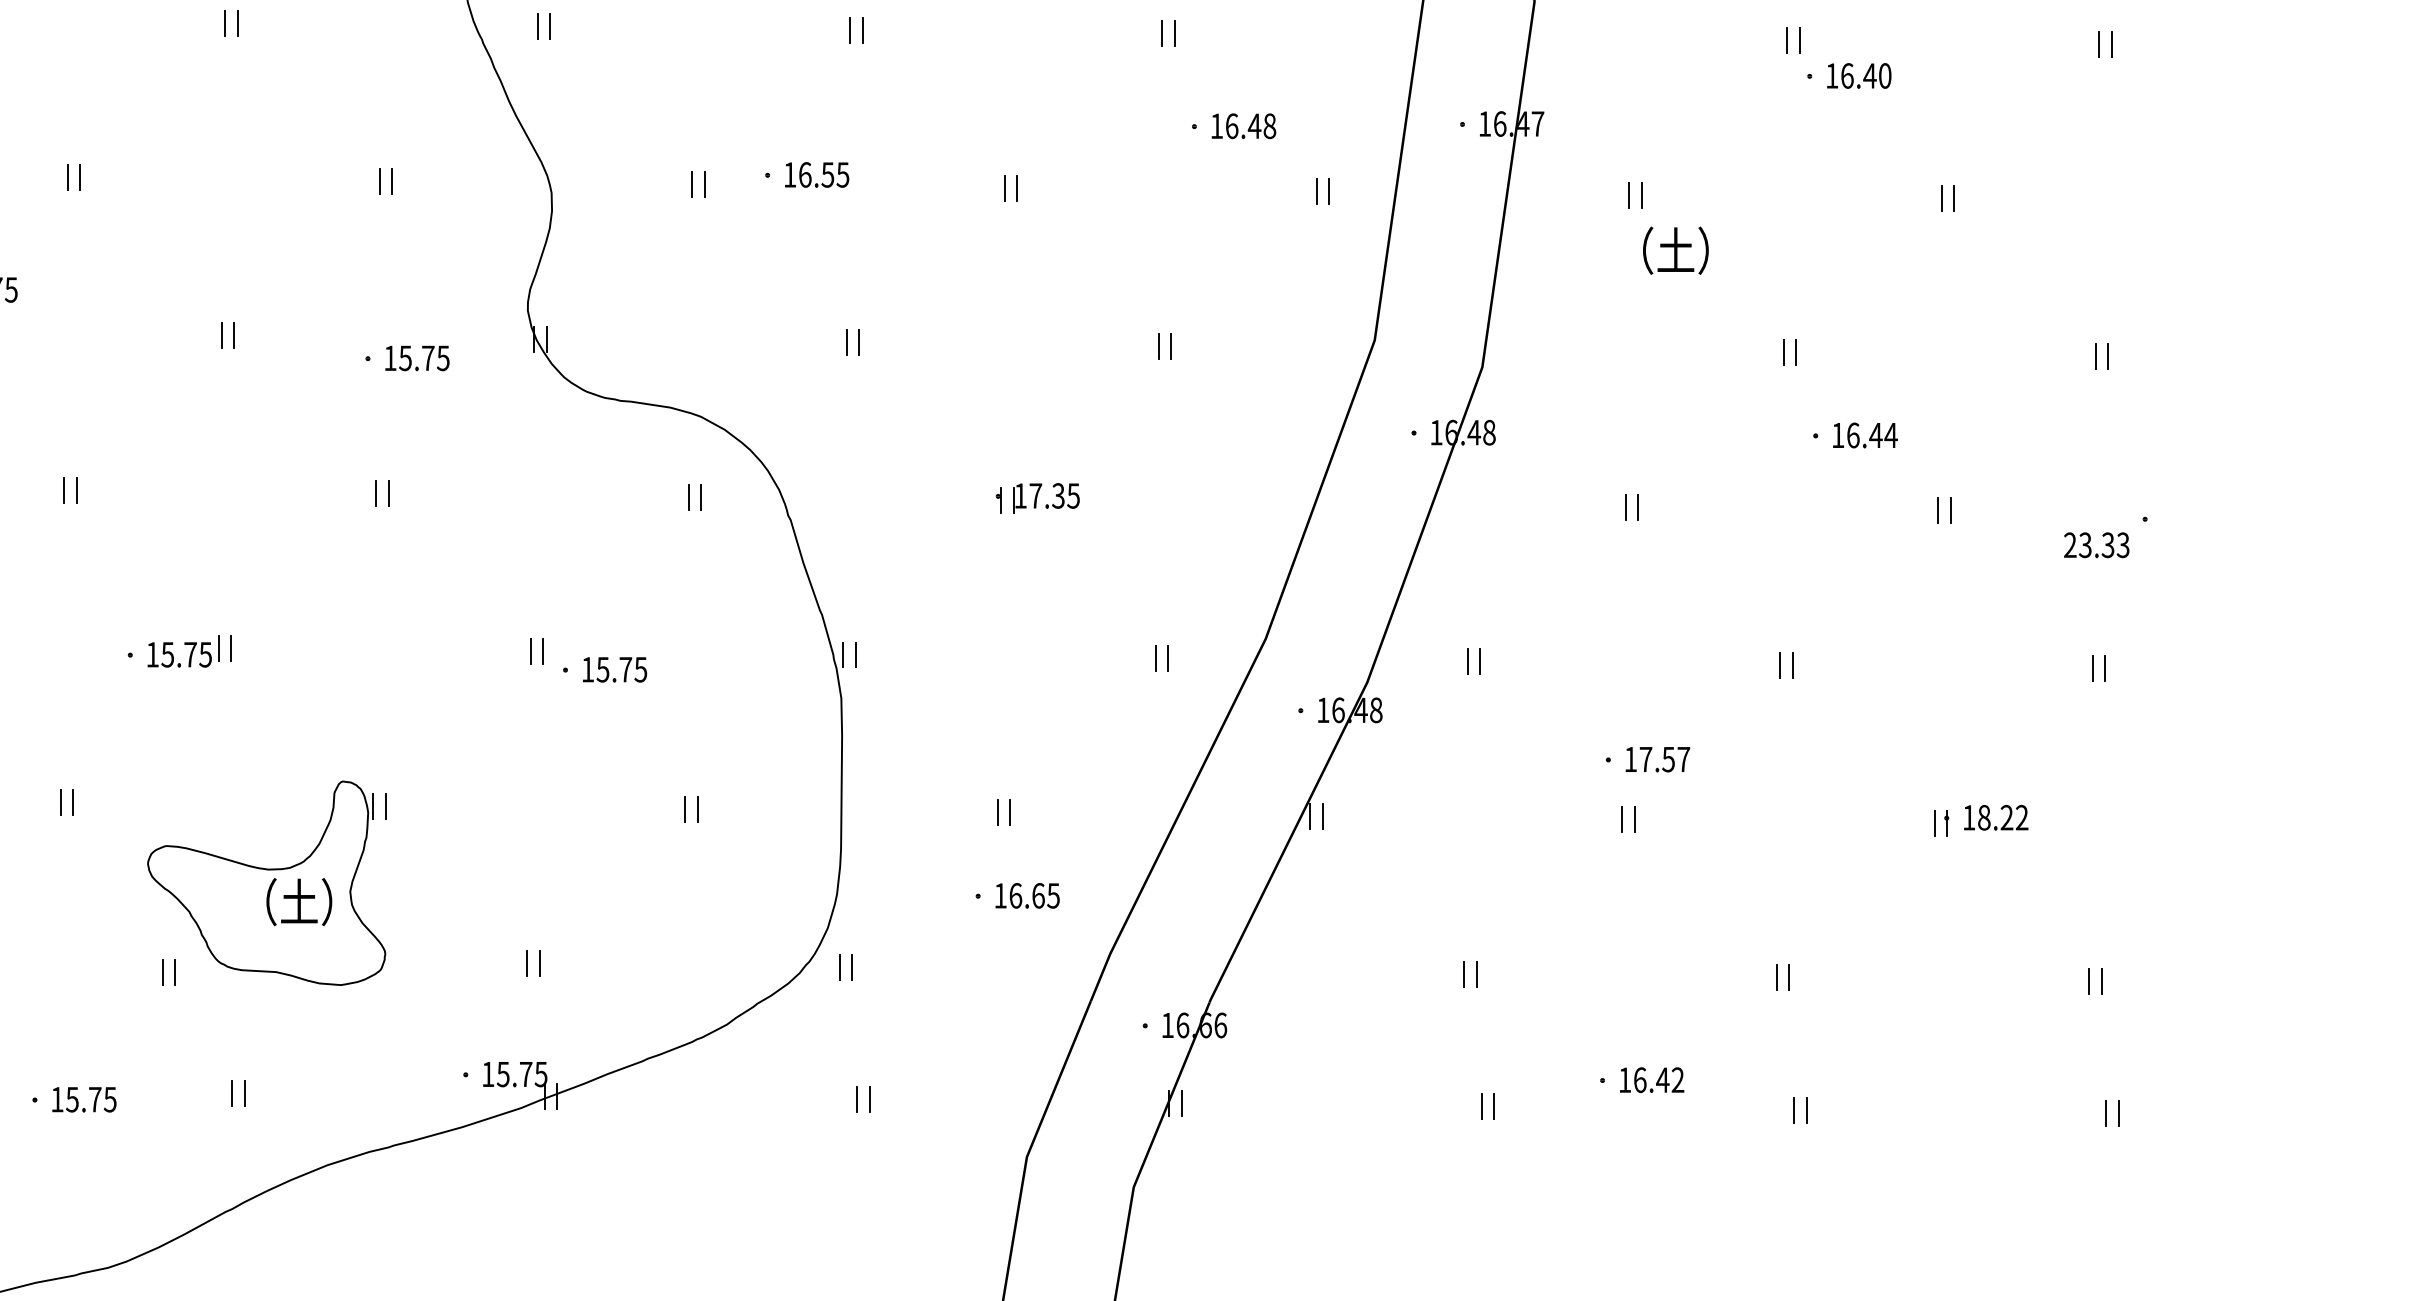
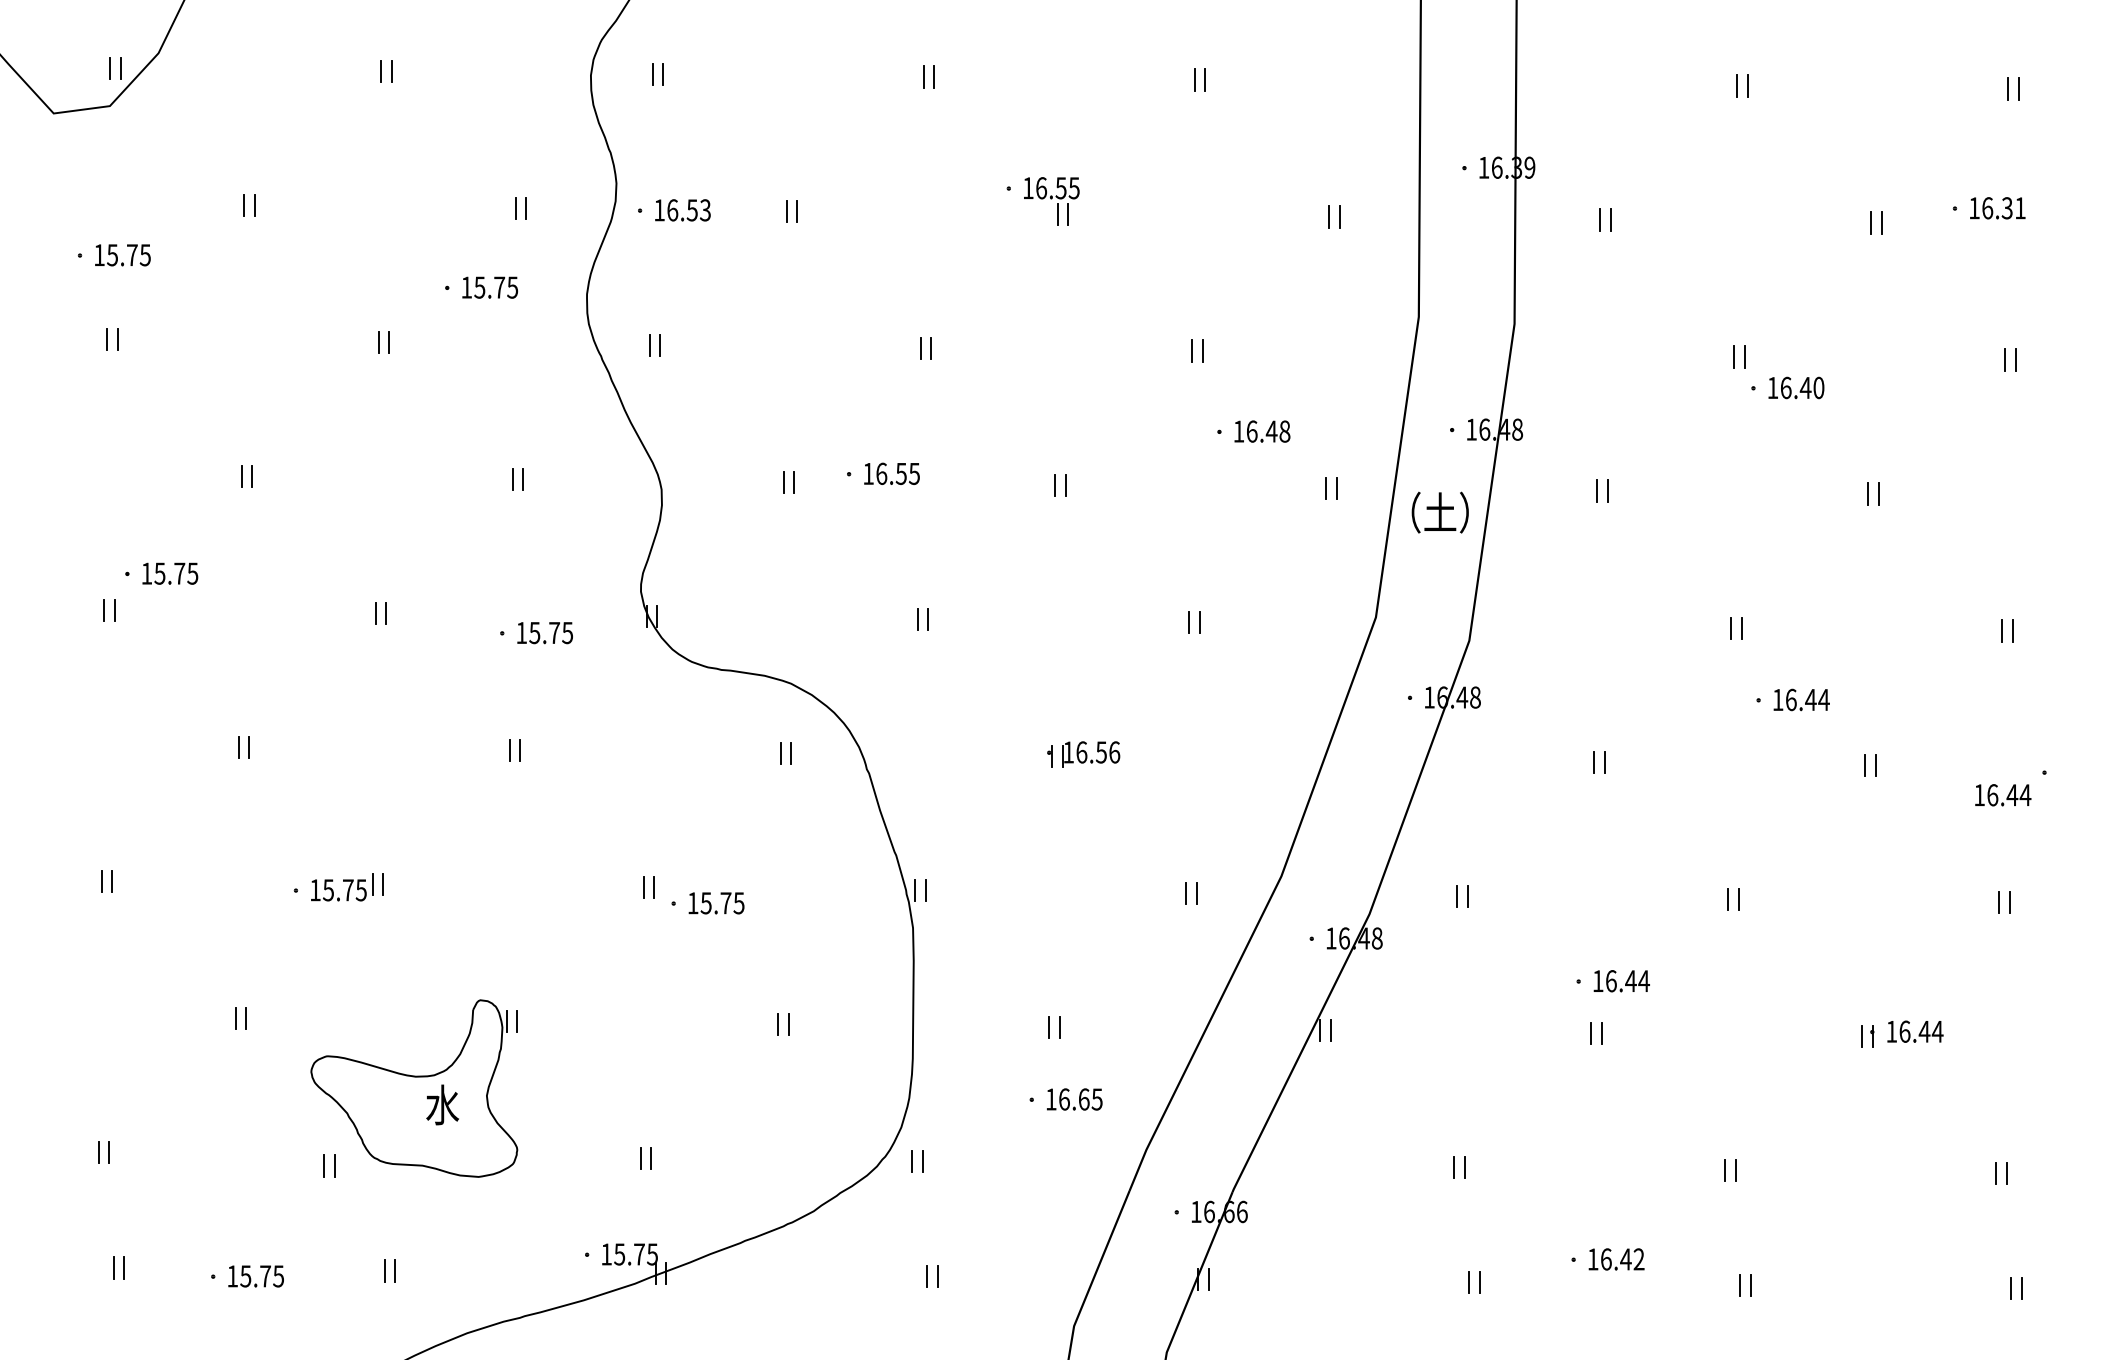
text: (1537, 123) -> (1517, 429), 16.47 -> 16.48
text: (1674, 250) -> (1439, 512), moved
text: (1055, 496) -> (1098, 752), 17.35 -> 16.56
text: (2096, 545) -> (2002, 795), 23.33 -> 16.44
text: (1664, 759) -> (1627, 981), 17.57 -> 16.44
text: (2003, 817) -> (1921, 1031), 18.22 -> 16.44
text: (299, 901) -> (442, 1104), （土） -> 水

